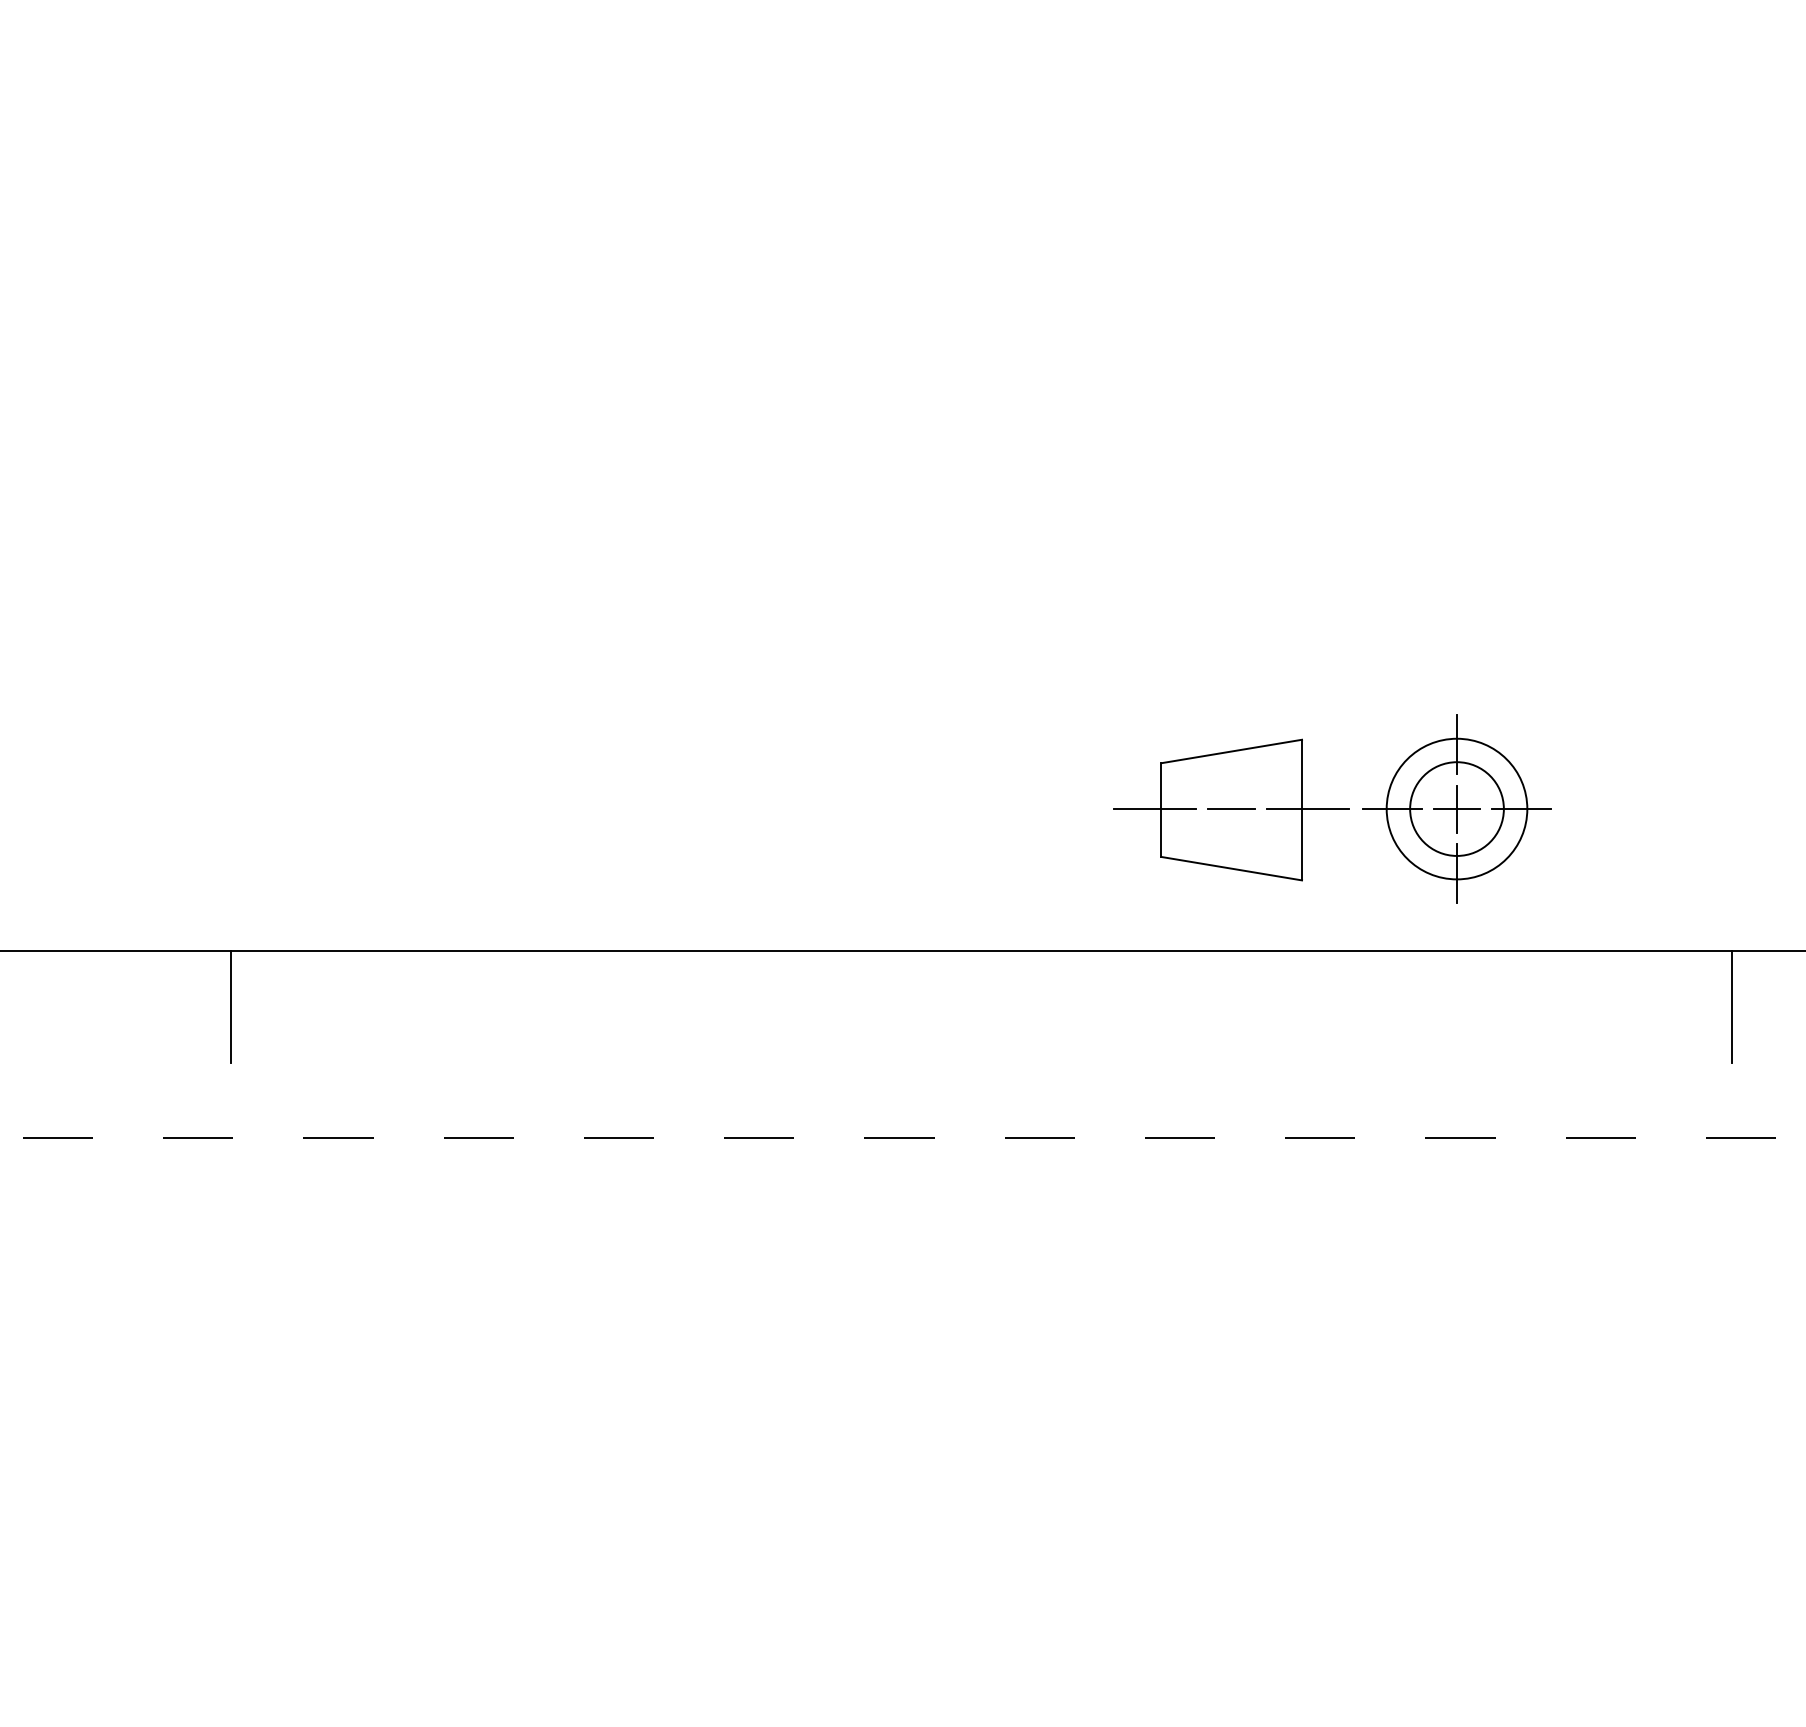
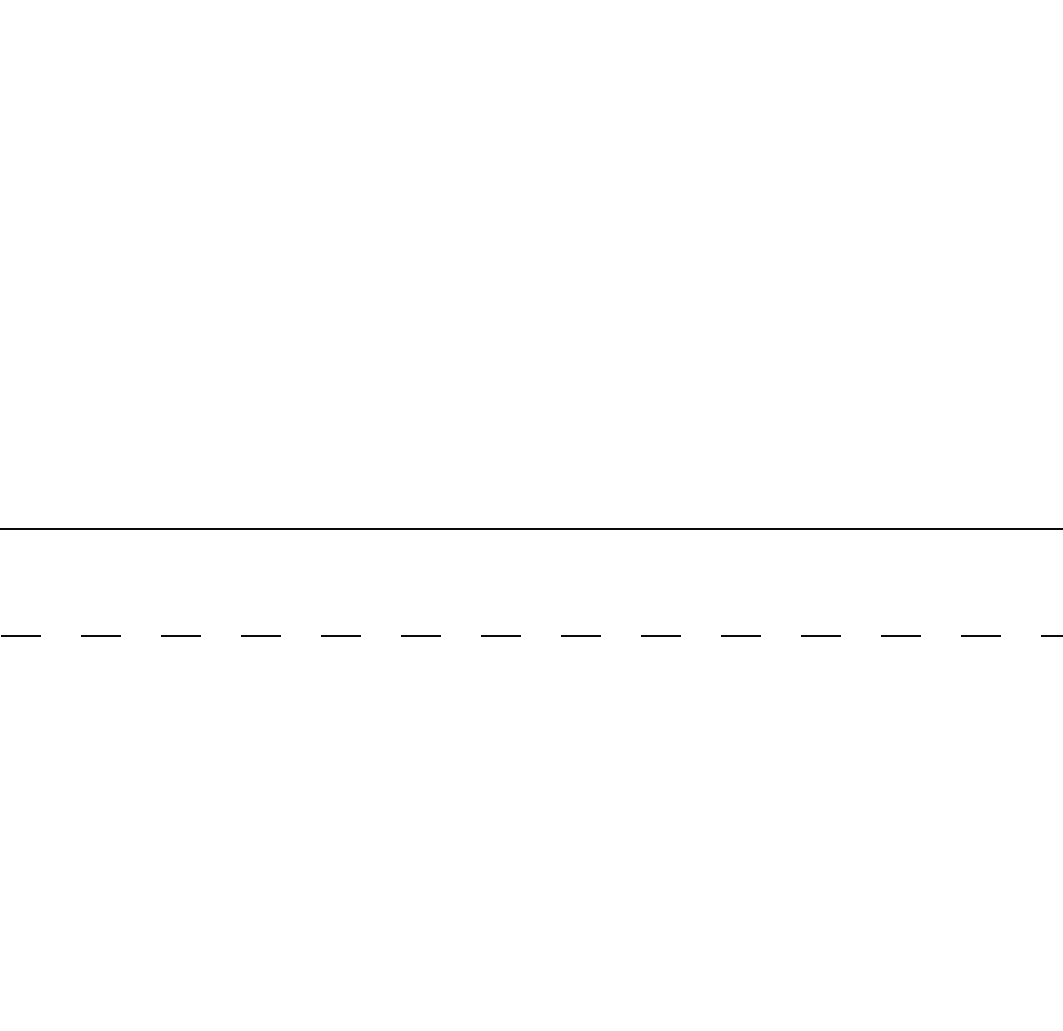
part: (1331, 809) -> (827, 448), removed
line: (230, 1007) -> (199, 561), removed
line: (1731, 1007) -> (1055, 561), removed

